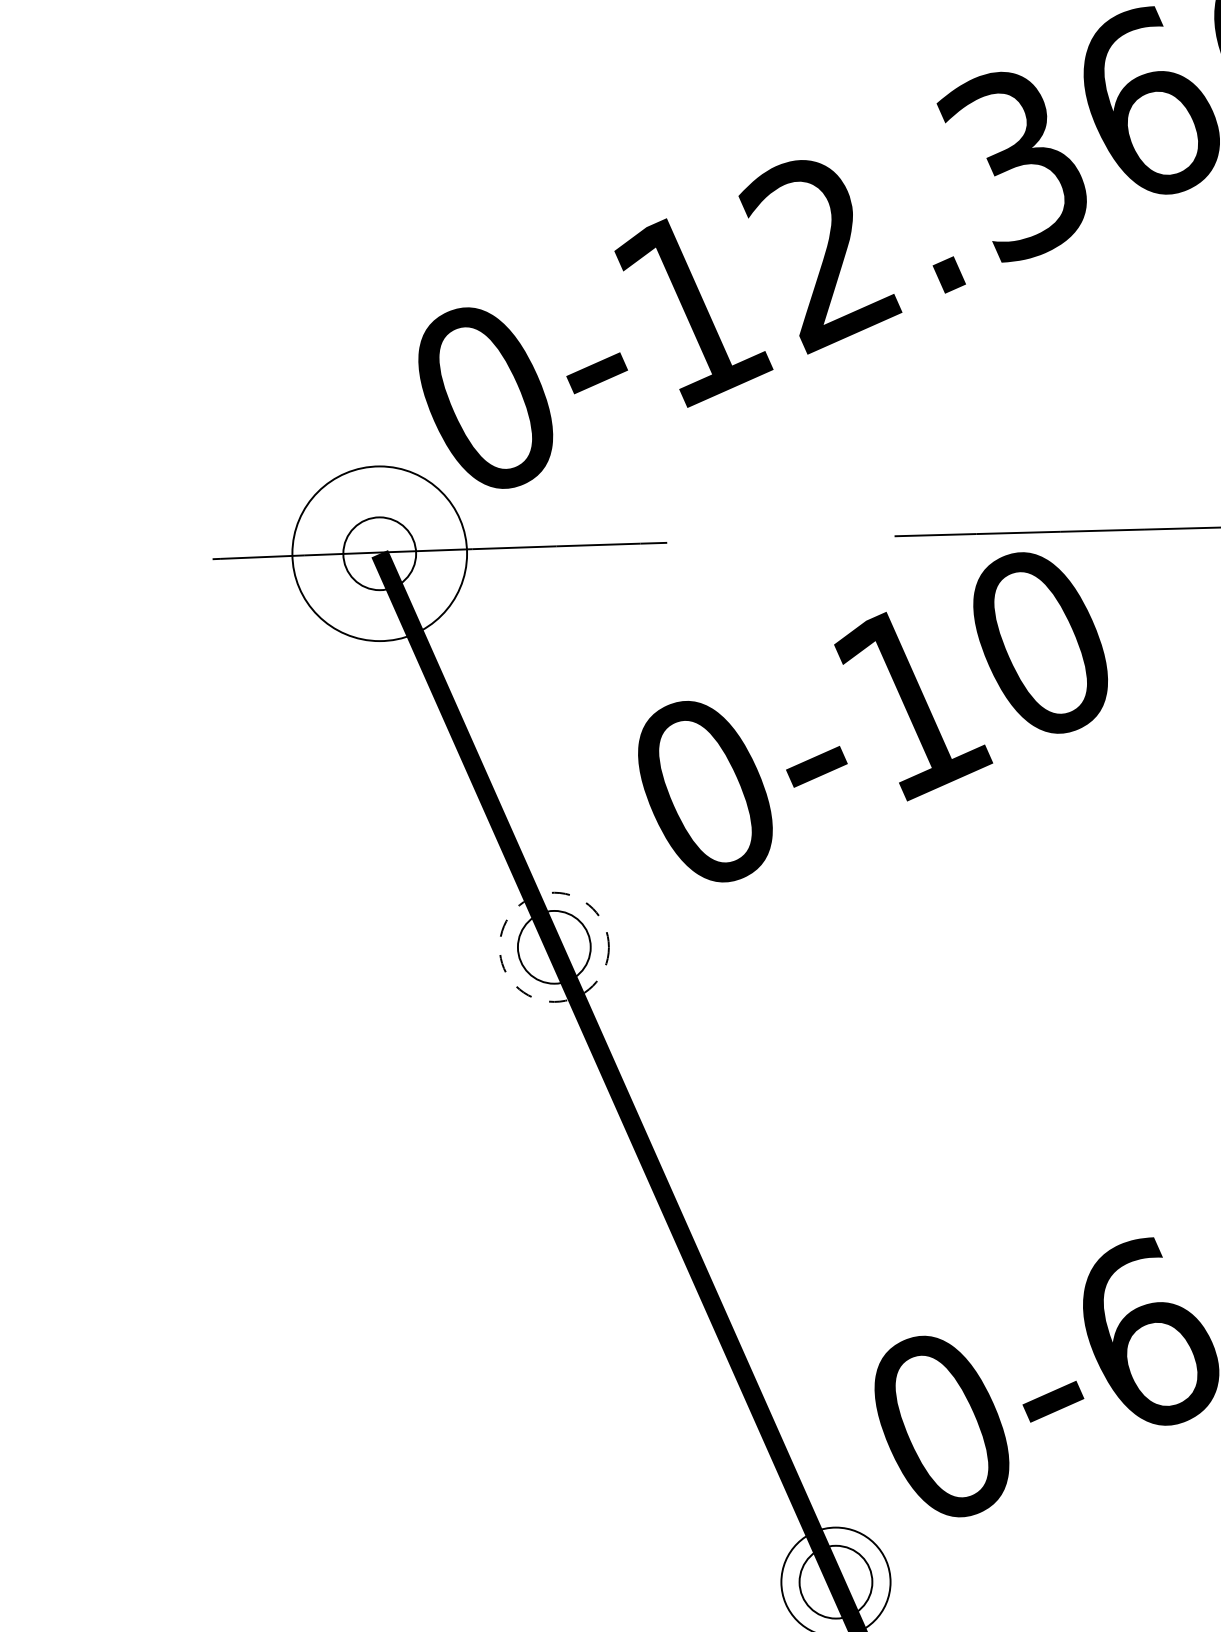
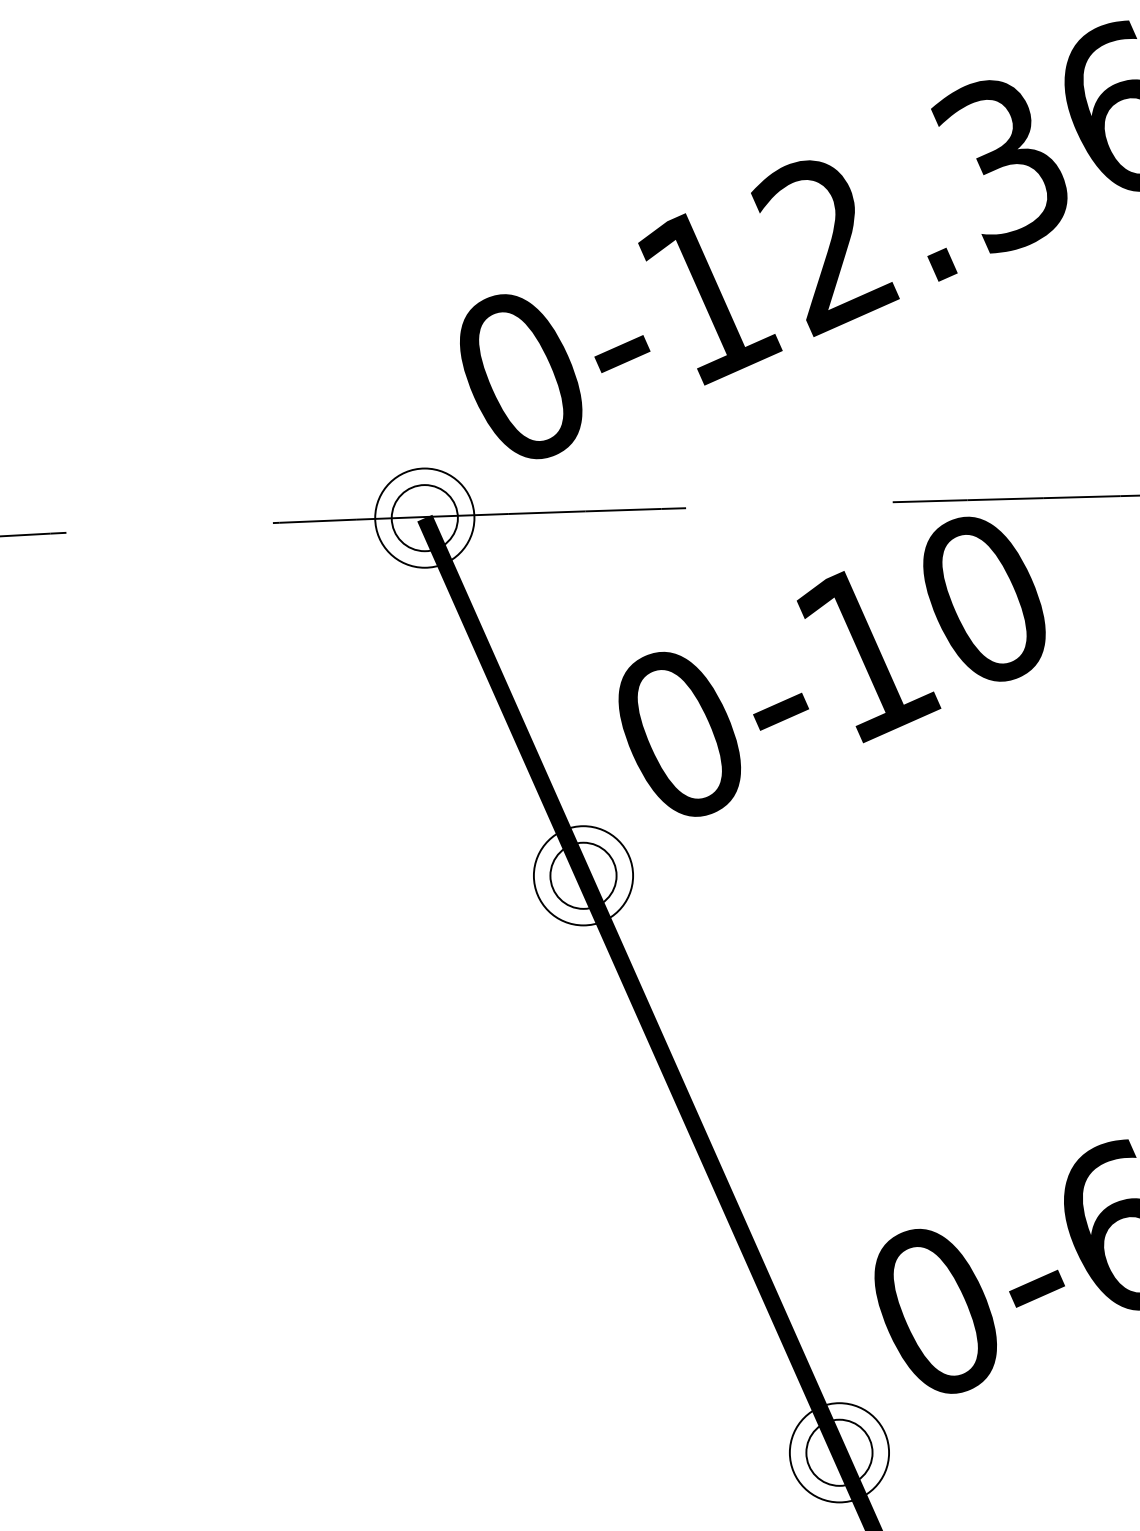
circle: (379, 553) -> (424, 517), size x0.62
text: (872, 717) -> (831, 666), moved
circle: (554, 946) -> (583, 875), dashed -> solid

